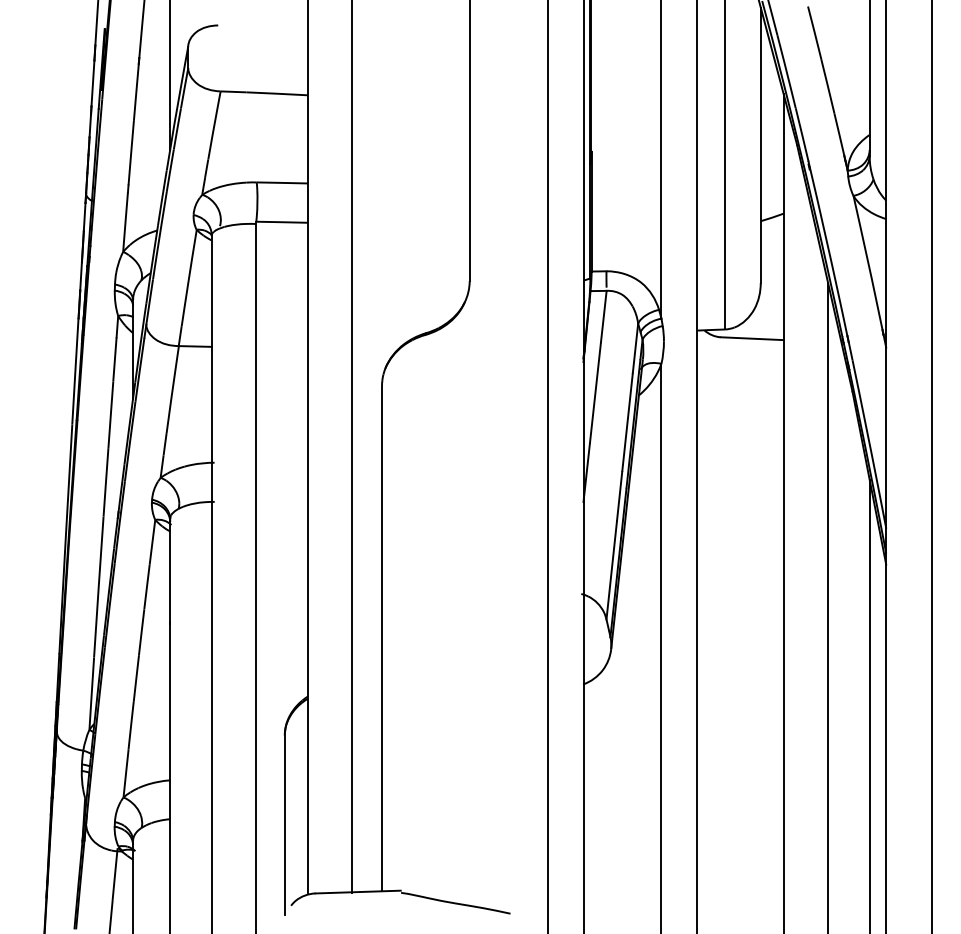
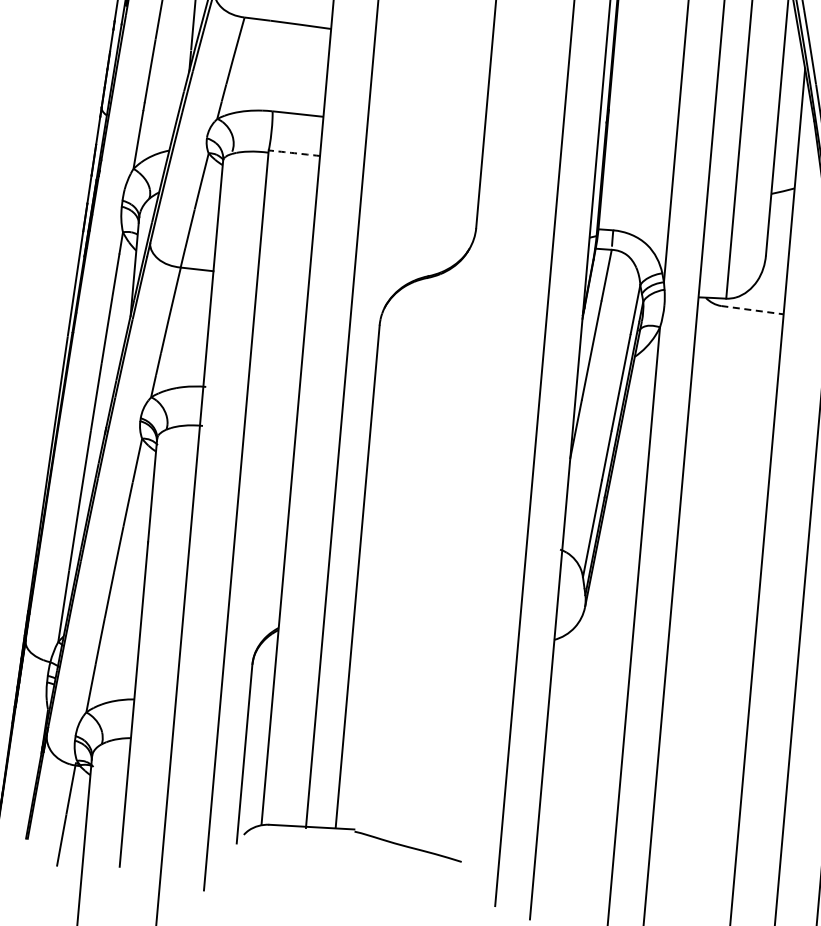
arc: (282, 222) -> (294, 153), solid -> dashed
line: (752, 338) -> (752, 310), solid -> dashed

